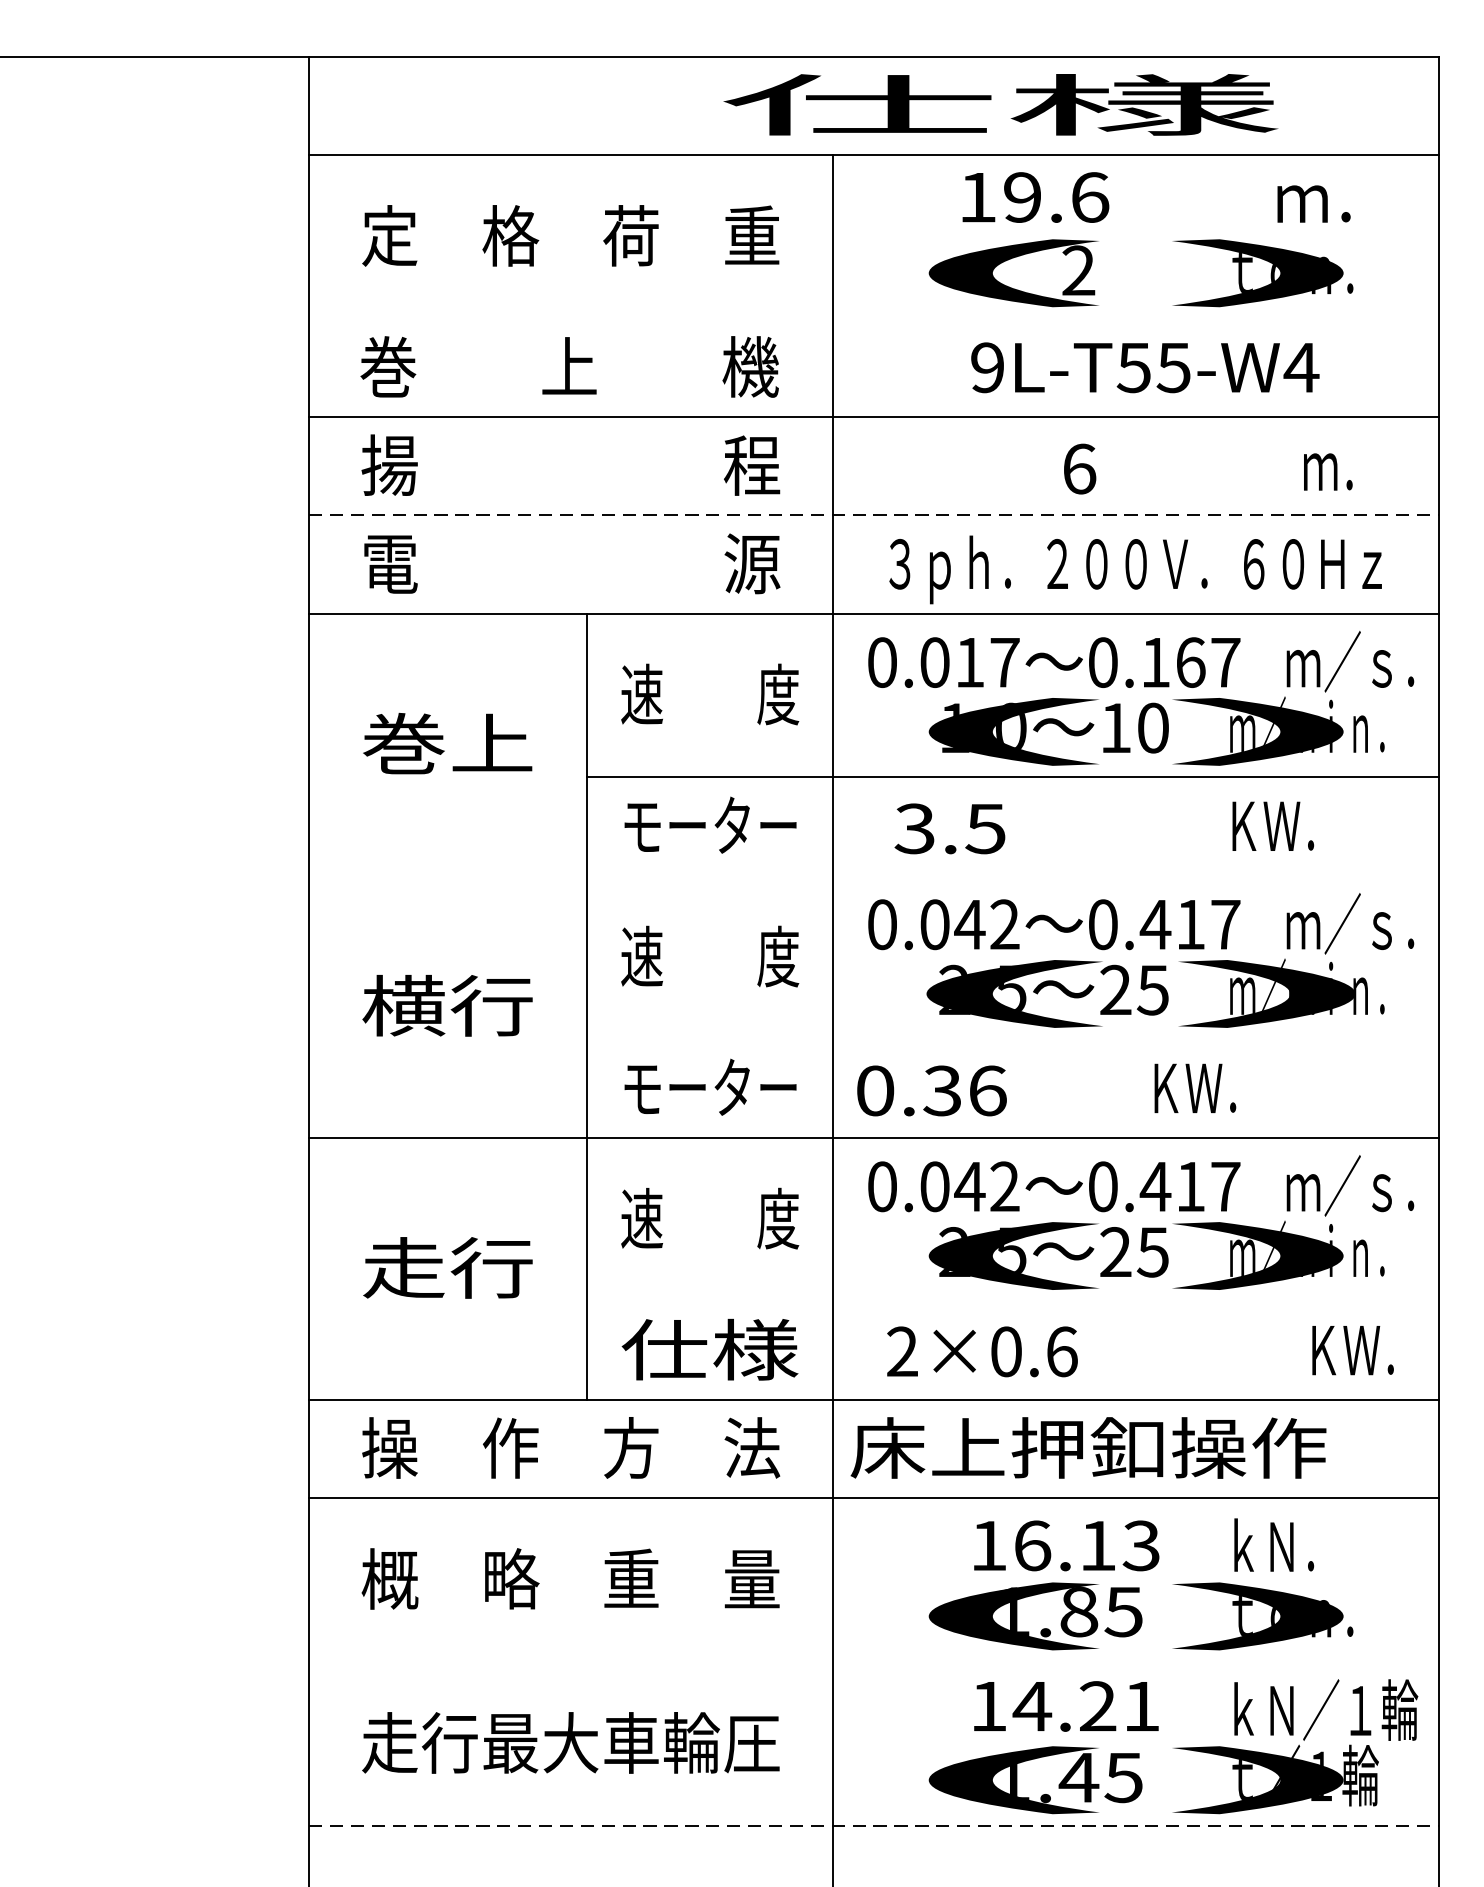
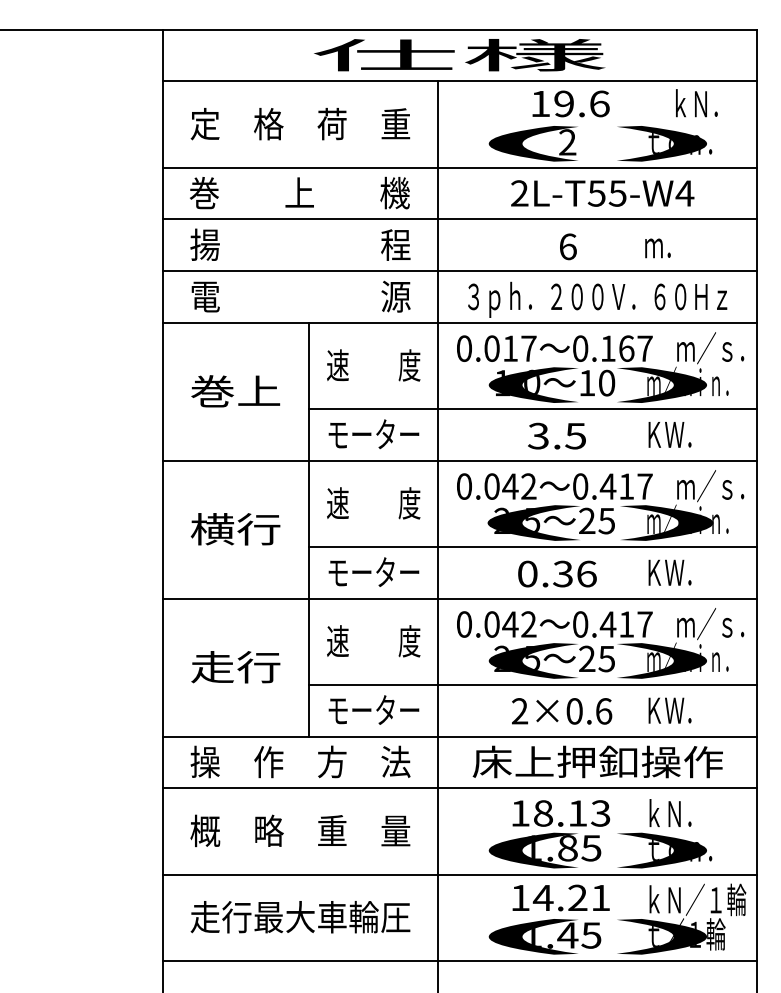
text: (1000, 105) -> (459, 55), moved
text: (1034, 196) -> (570, 103), moved
text: (1319, 196) -> (694, 103), ｍ． -> ｋＮ．
line: (873, 318) -> (459, 167), added
text: (987, 367) -> (519, 193), 9L-T55-W4 -> 2L-T55-W4
text: (1327, 472) -> (657, 248), moved
line: (875, 515) -> (460, 271), dashed -> solid
text: (949, 827) -> (556, 435), moved
line: (873, 875) -> (459, 460), added
line: (1013, 1038) -> (533, 546), added
text: (1194, 1087) -> (669, 572), moved
text: (932, 1089) -> (557, 573), moved
line: (1013, 1300) -> (533, 684), added
text: (709, 1350) -> (373, 710), 仕様 -> モーター
text: (1351, 1350) -> (669, 710), moved
text: (983, 1352) -> (562, 711), moved
text: (1087, 1447) -> (597, 761), moved
text: (1032, 1545) -> (543, 813), 16.13 -> 18.13
line: (873, 1661) -> (459, 874), added
line: (875, 1825) -> (460, 960), dashed -> solid

